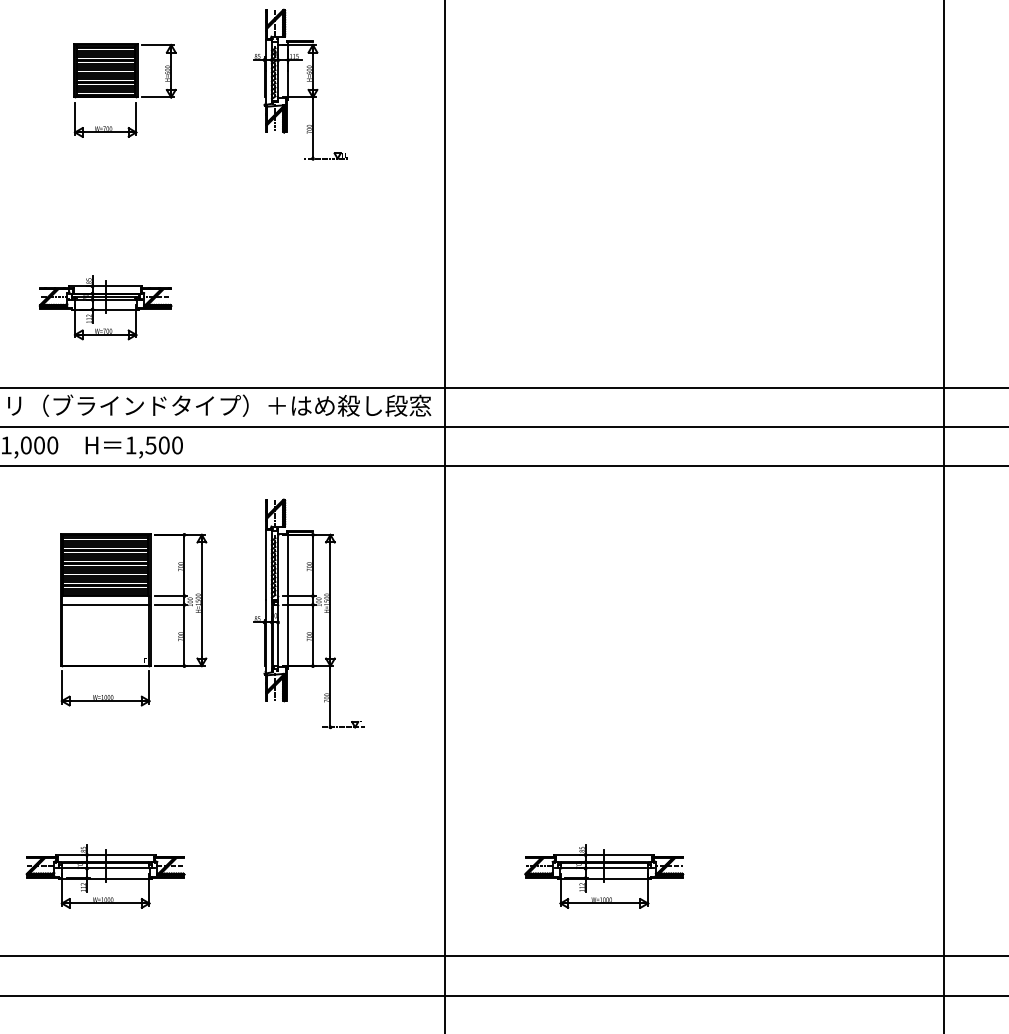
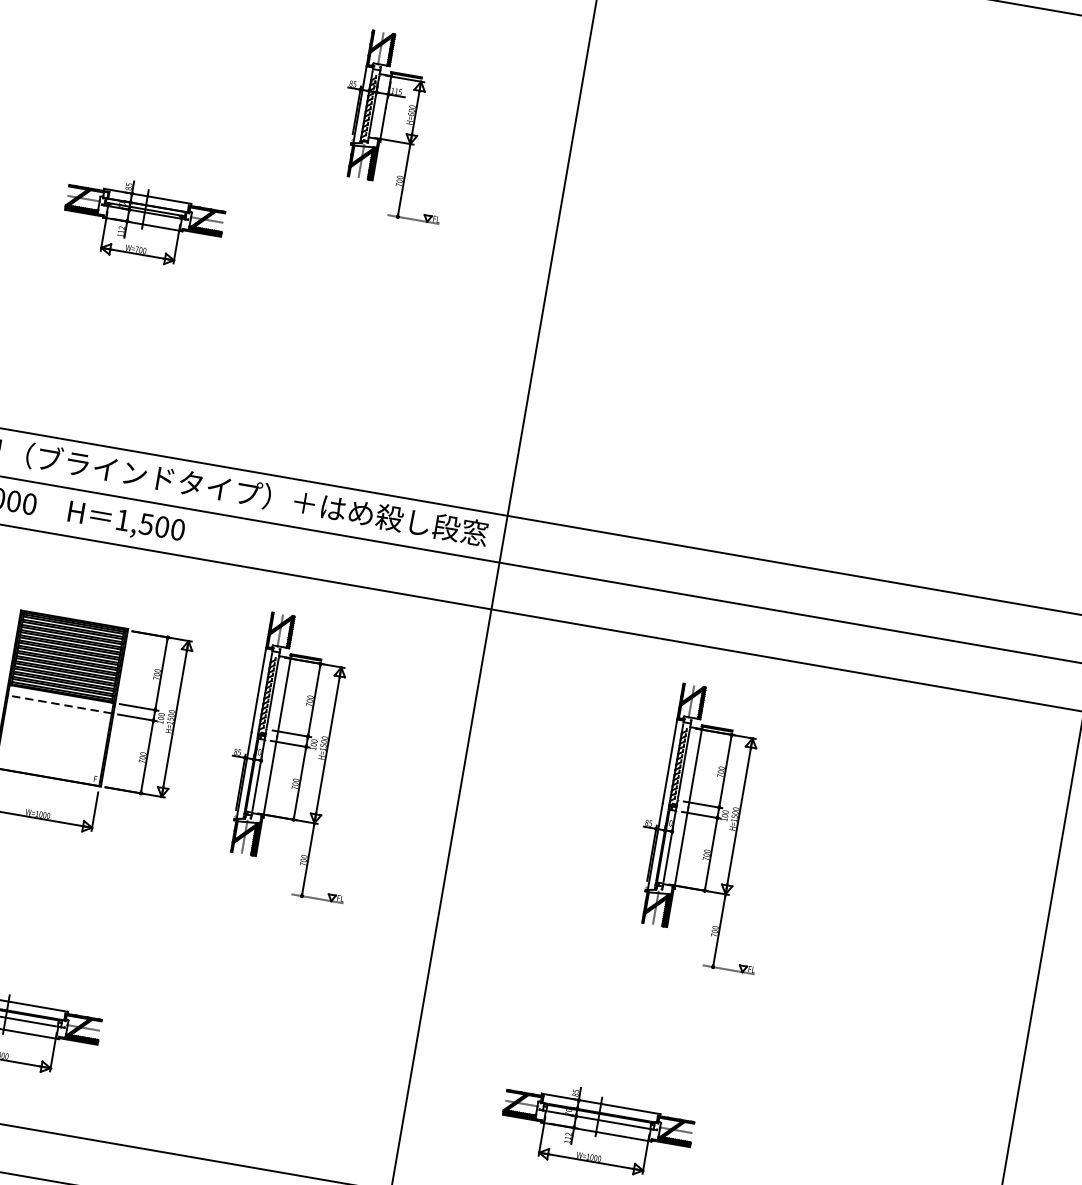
part: (124, 90) -> (187, 97), removed
part: (105, 307) -> (143, 221), moved
line: (105, 604) -> (59, 703), solid -> dashed
part: (654, 613) -> (710, 827), added

